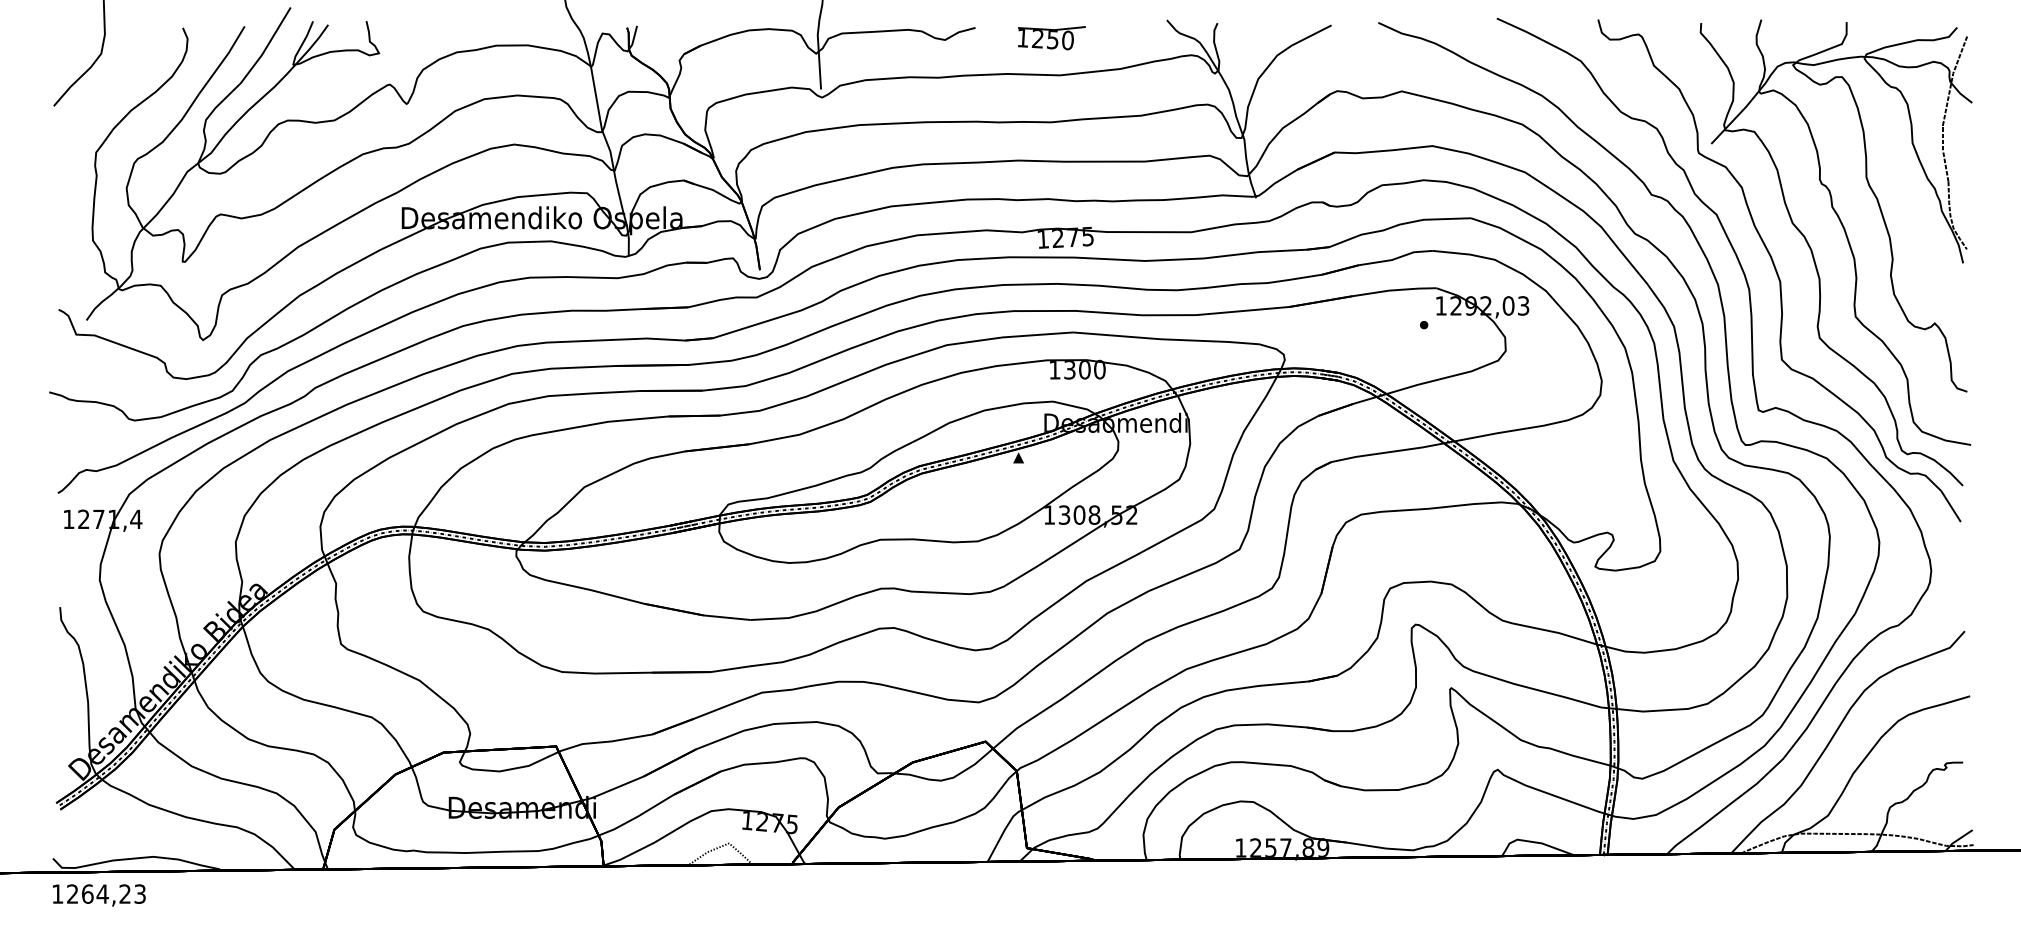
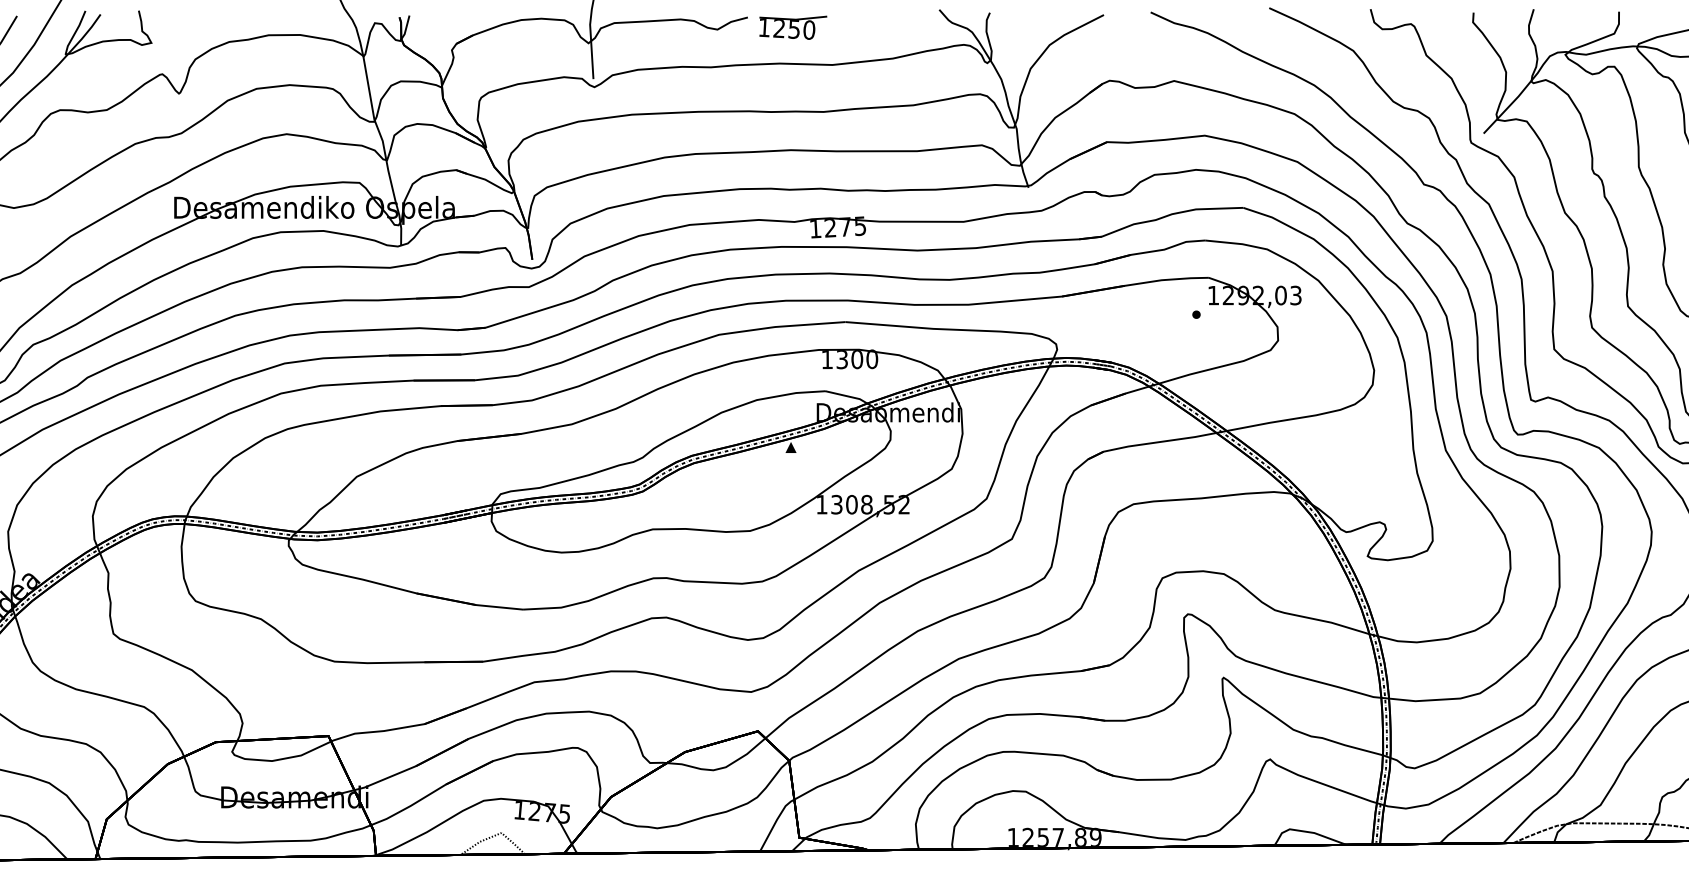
part: (1051, 38) -> (792, 28), moved

